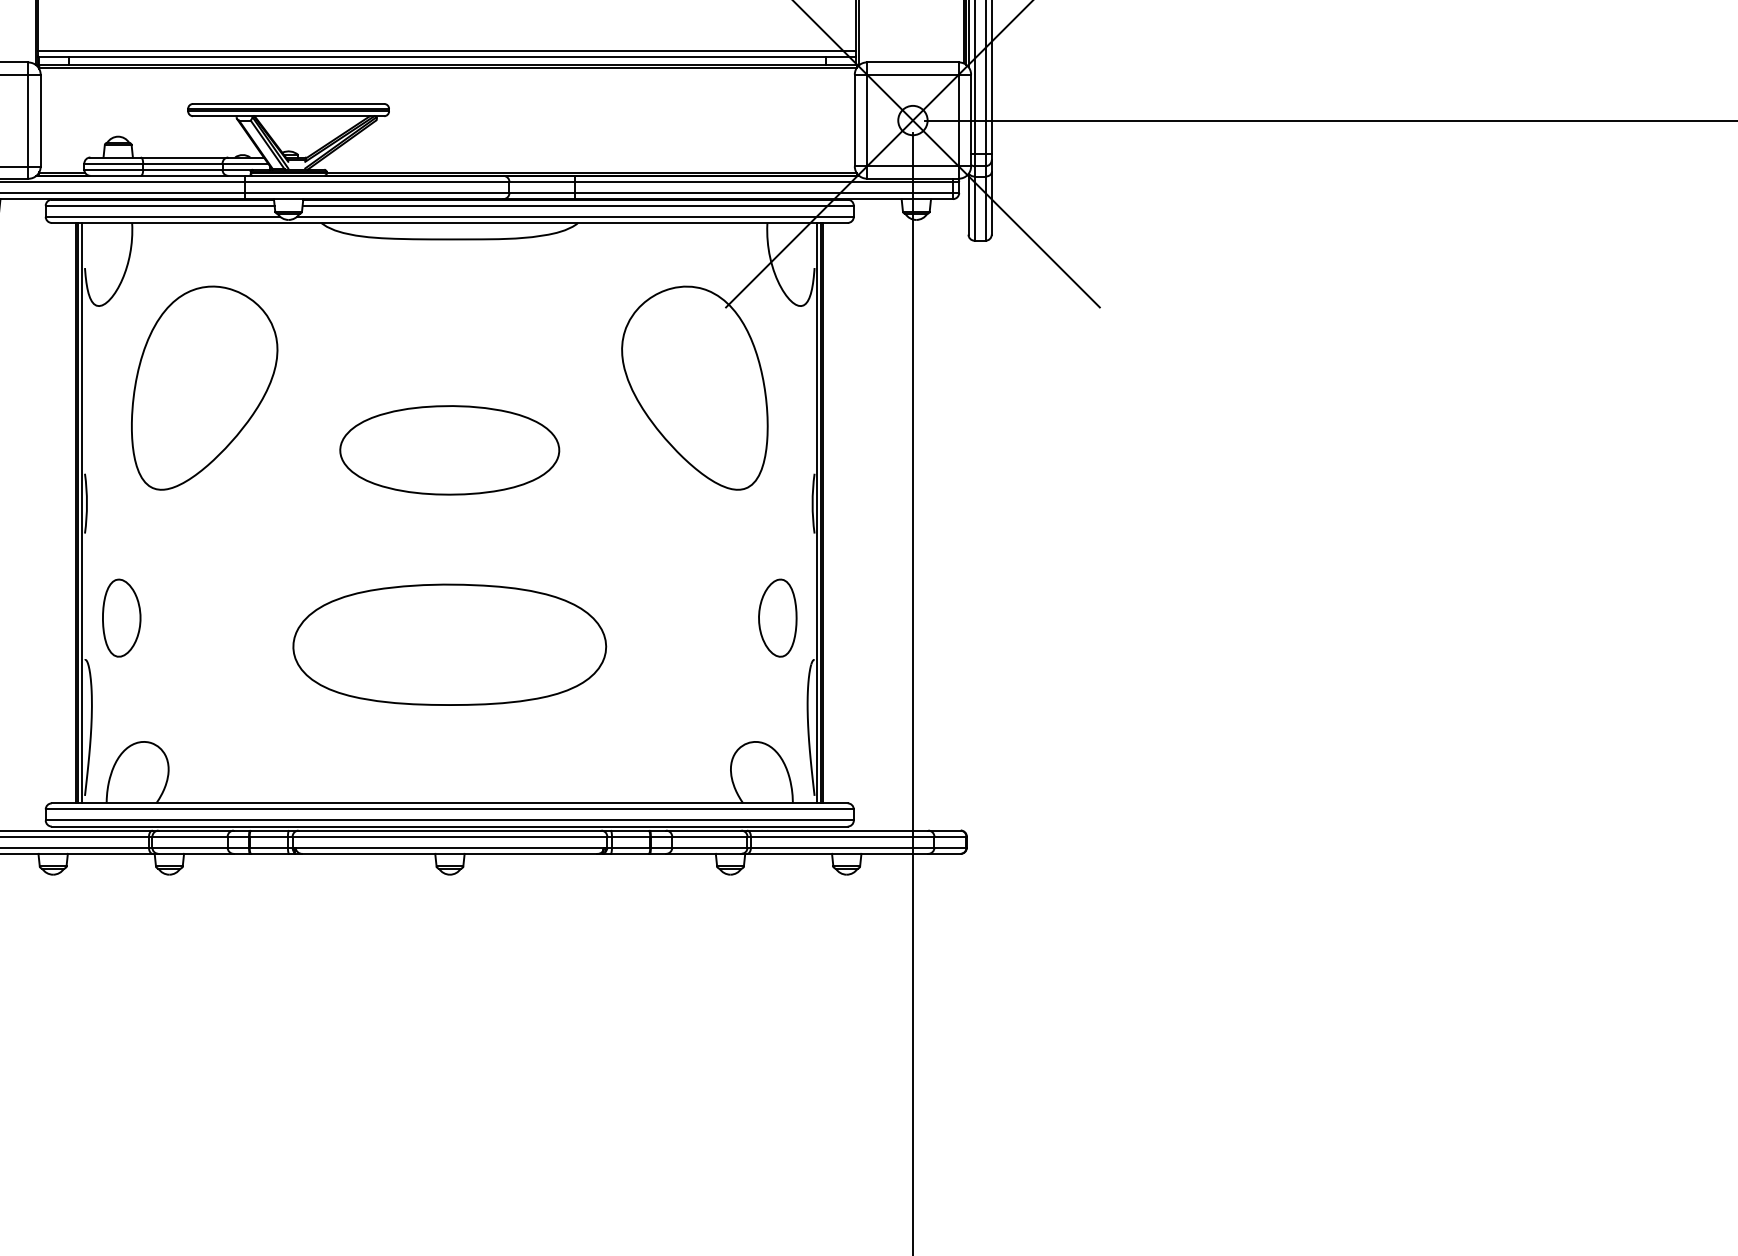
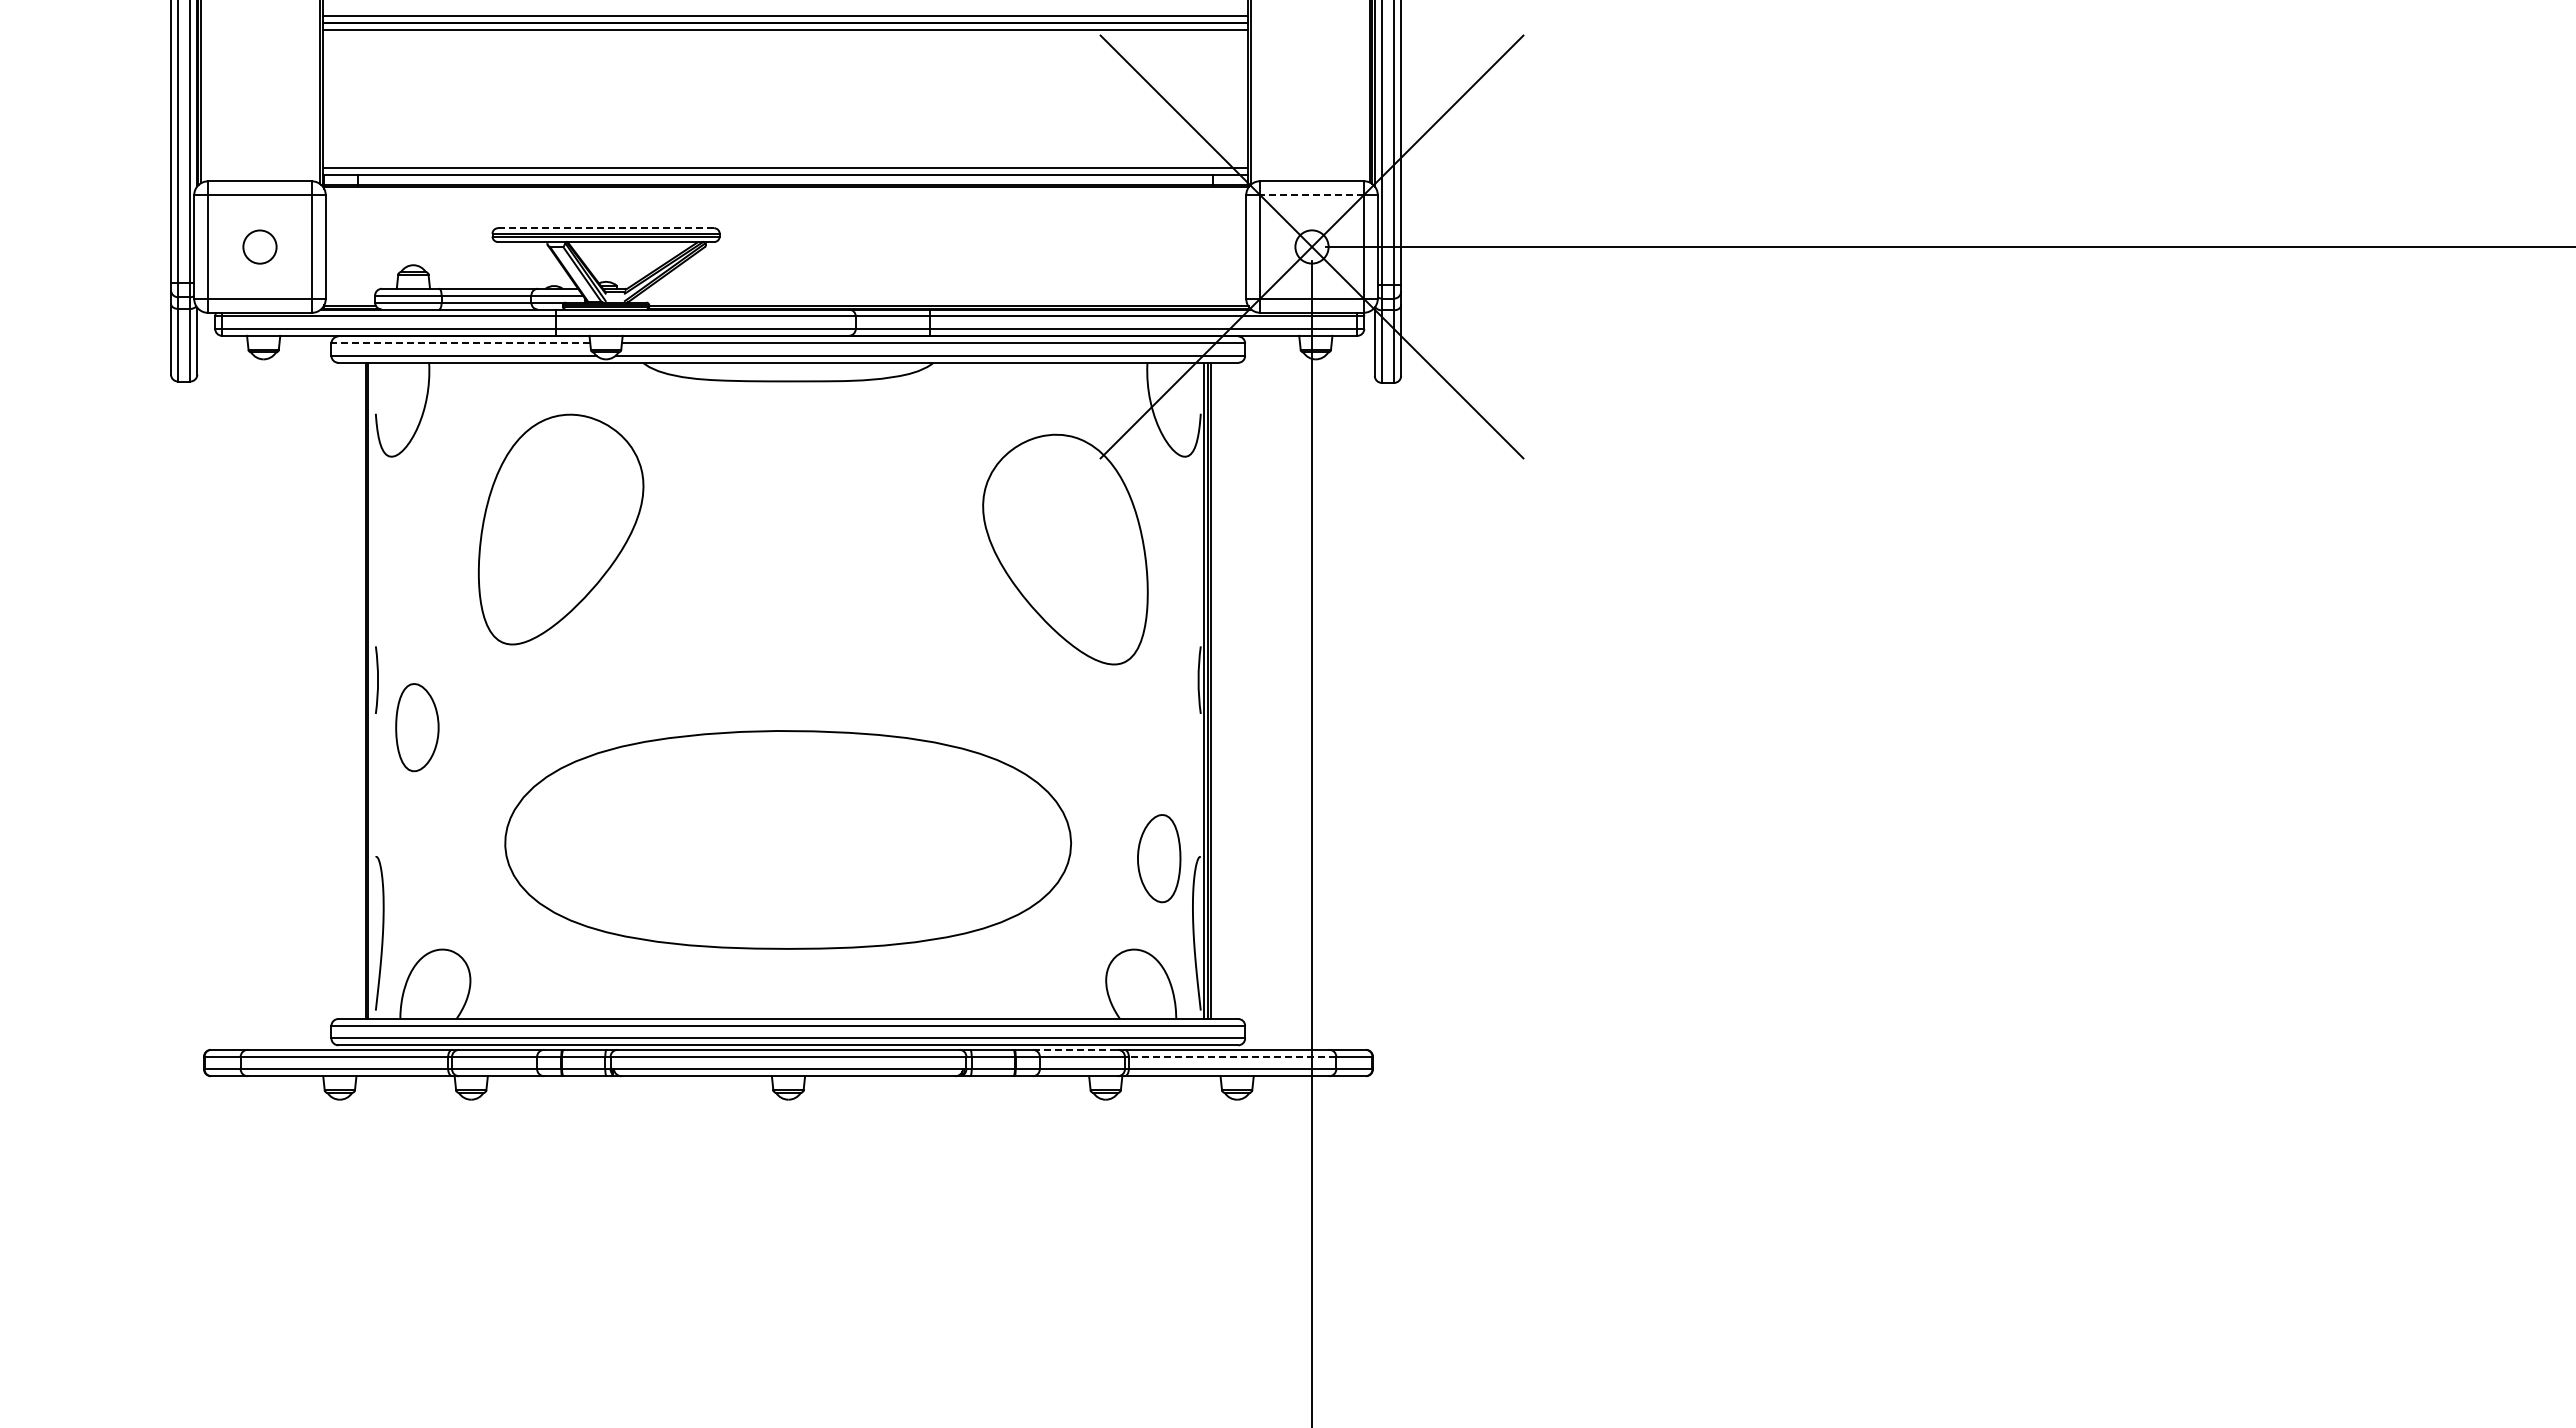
line: (913, 75) -> (1312, 195), solid -> dashed
line: (288, 104) -> (606, 228), solid -> dashed
line: (159, 205) -> (460, 343), solid -> dashed
part: (204, 388) -> (561, 529), moved
part: (449, 450) -> (787, 619), removed
line: (82, 512) -> (372, 690), removed
part: (121, 618) -> (417, 727), moved
part: (778, 618) -> (1159, 858), moved
part: (449, 644) -> (788, 839), size x1.6
line: (703, 830) -> (1075, 1049), solid -> dashed
line: (842, 836) -> (1232, 1056), solid -> dashed

